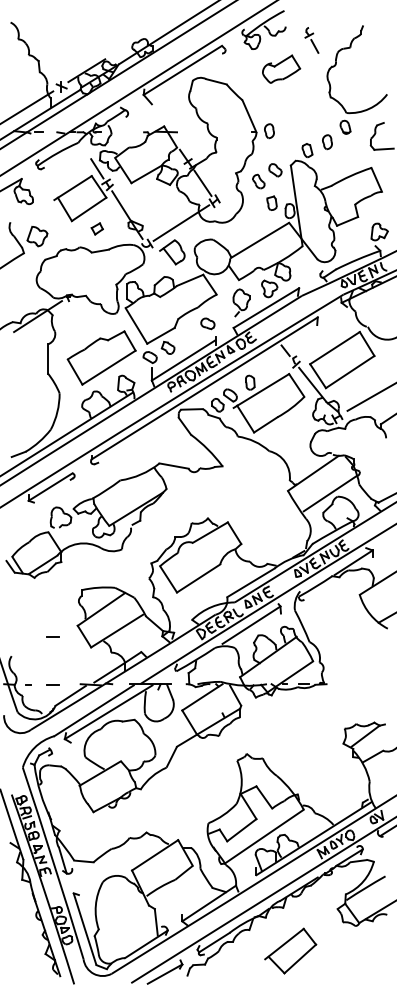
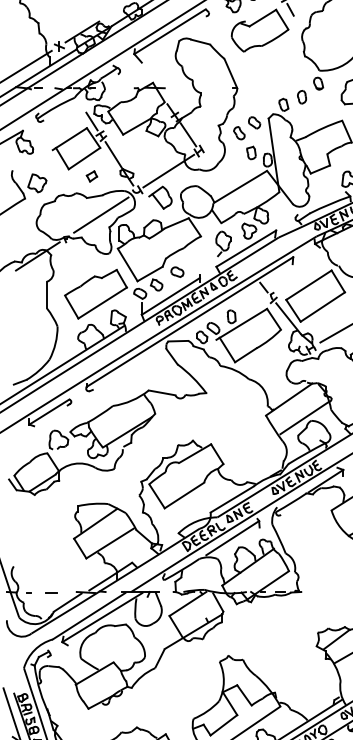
part: (281, 69) -> (260, 30), size x1.67
part: (269, 131) -> (249, 87), removed
line: (107, 271) -> (101, 215), added
part: (207, 323) -> (177, 271), moved
line: (52, 636) -> (51, 548), removed

